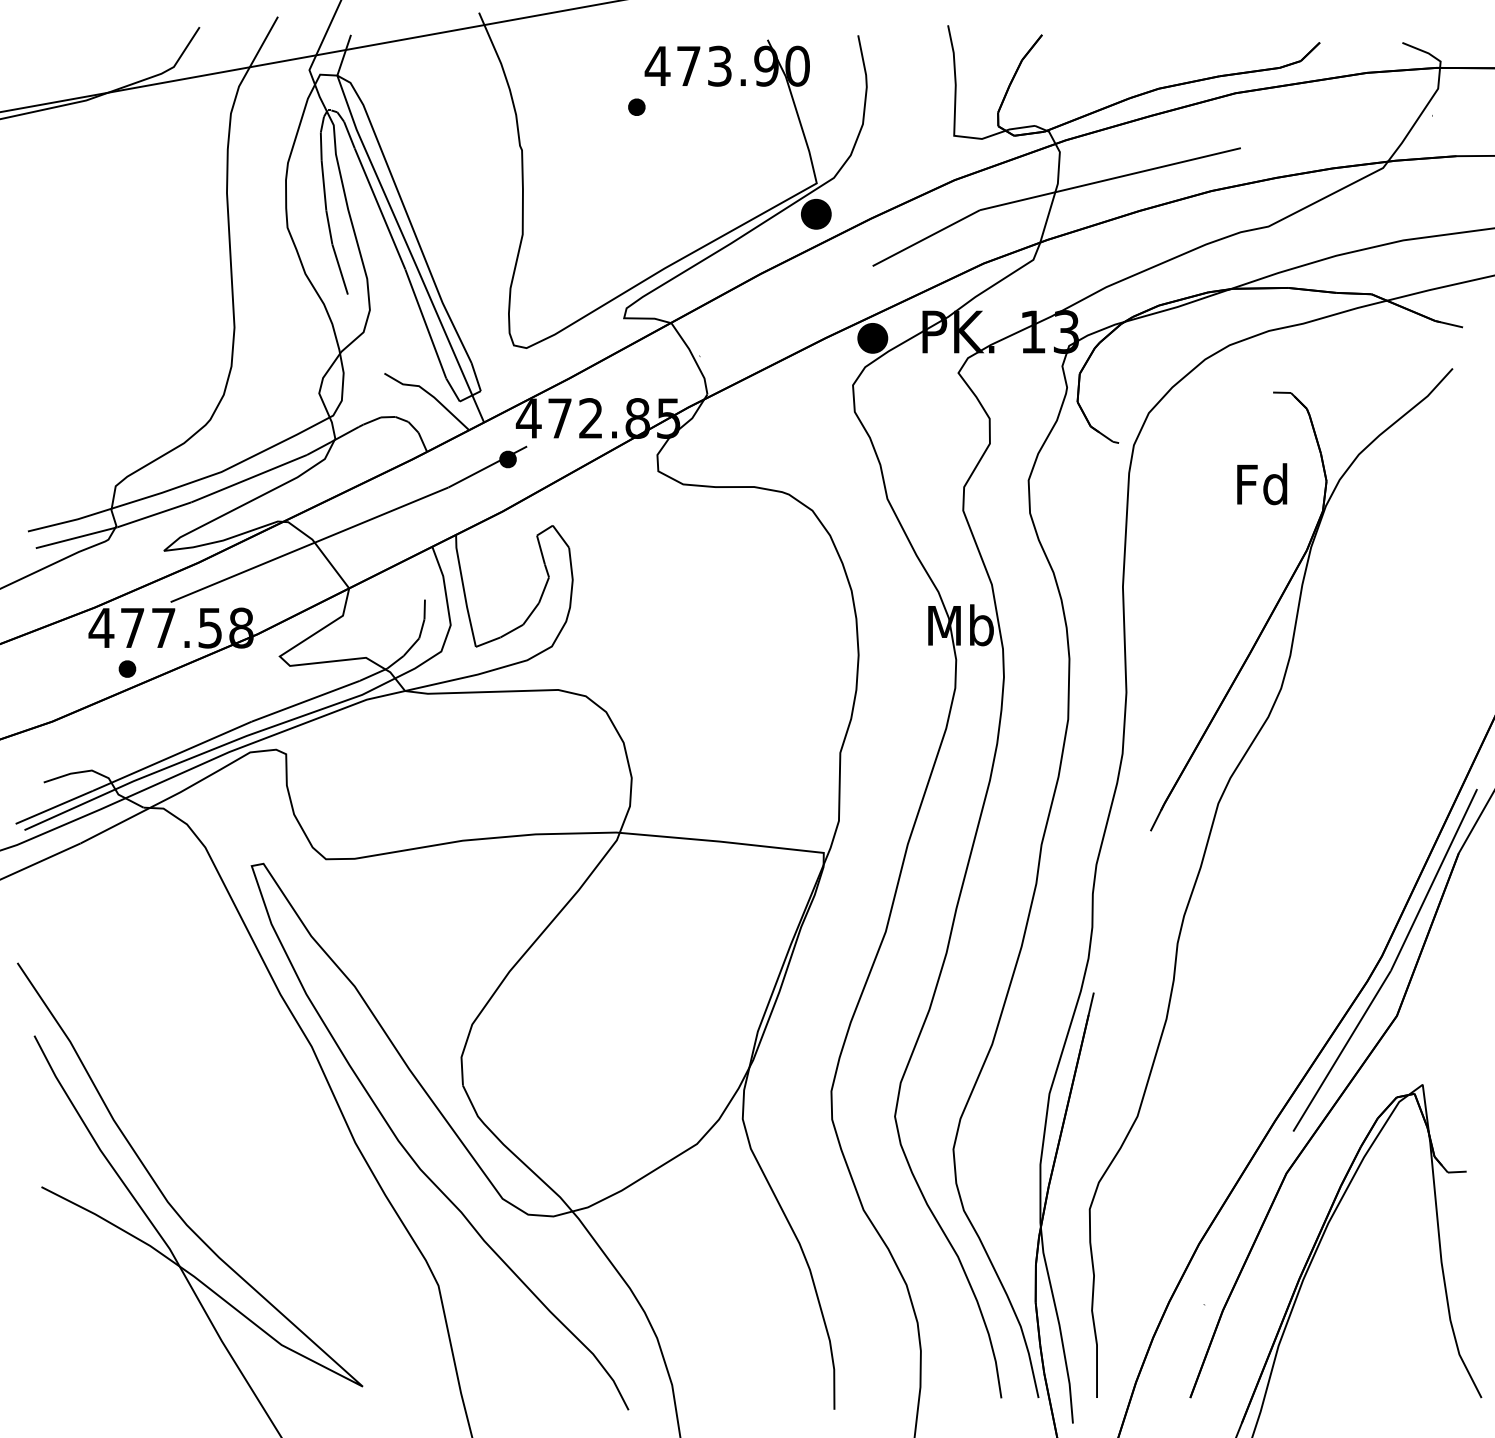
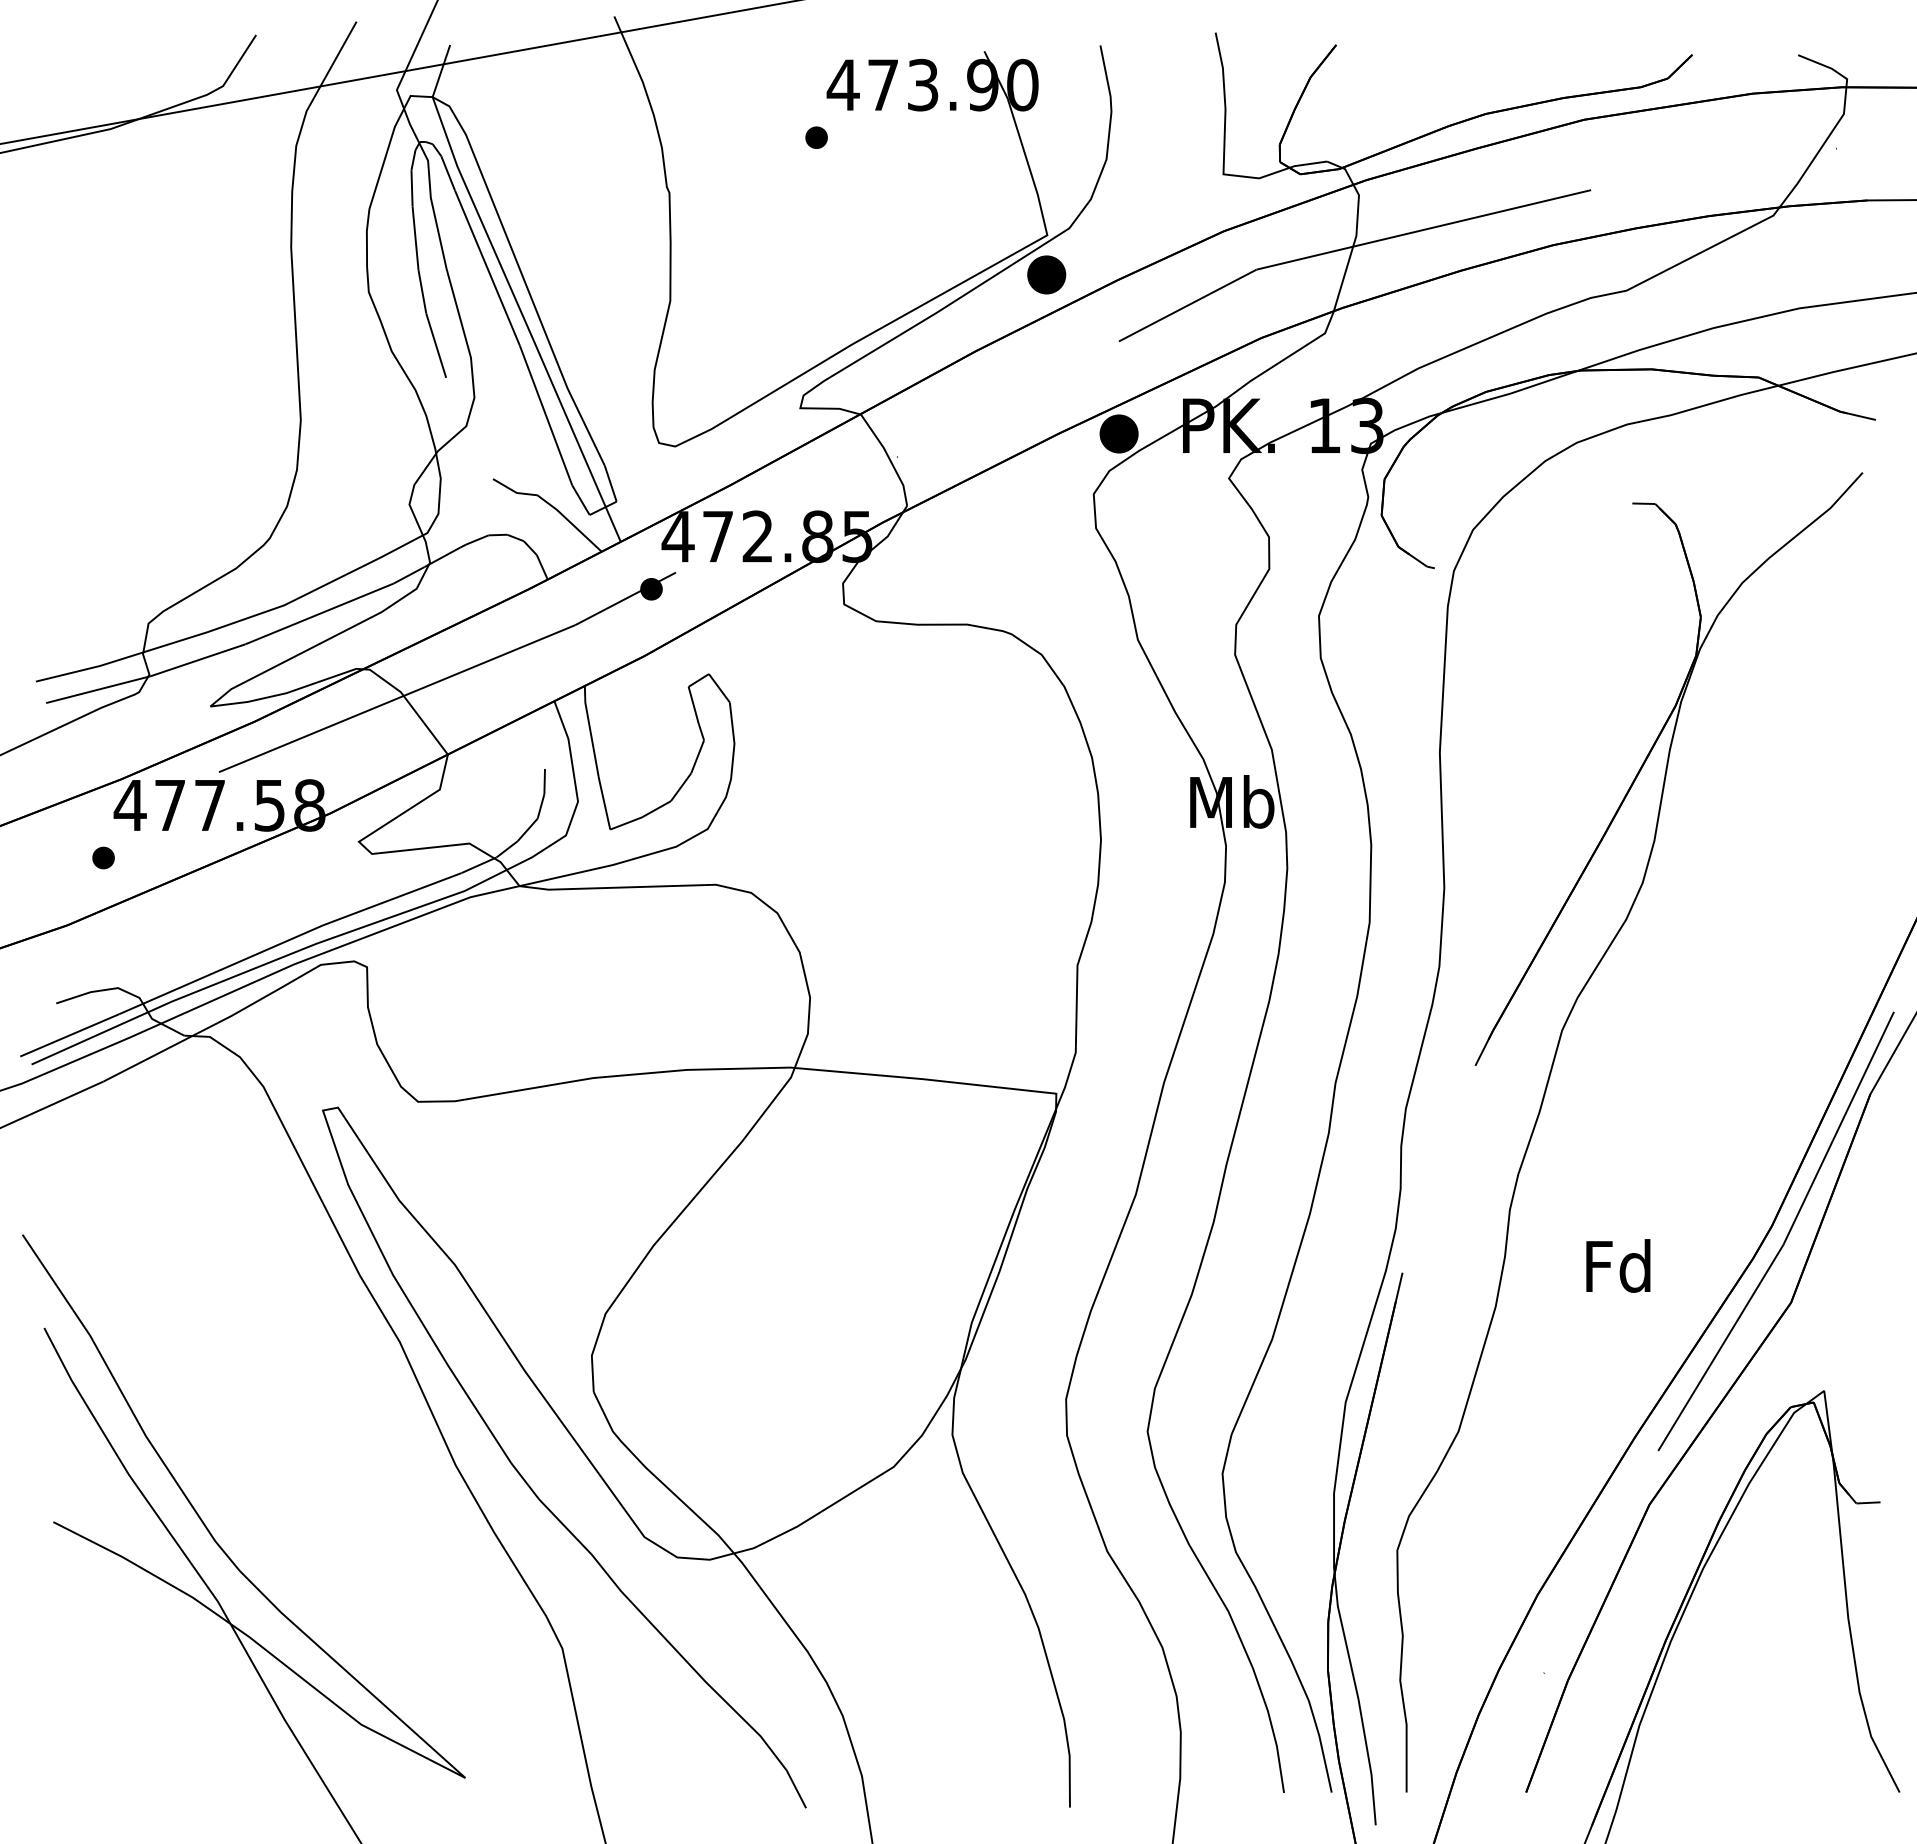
text: (1262, 483) -> (1618, 1265), moved
part: (127, 668) -> (103, 857), moved

